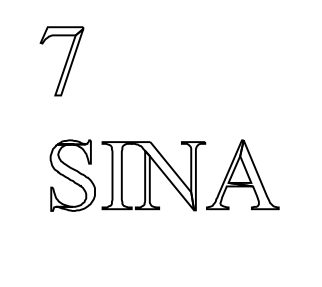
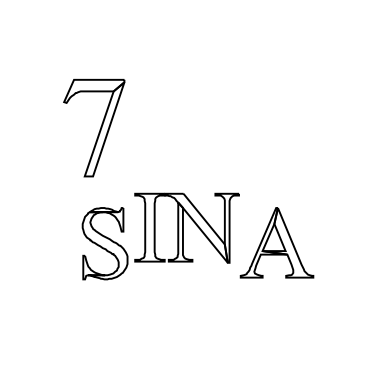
part: (61, 60) -> (93, 127), size x1.4
part: (153, 175) -> (186, 227), moved

